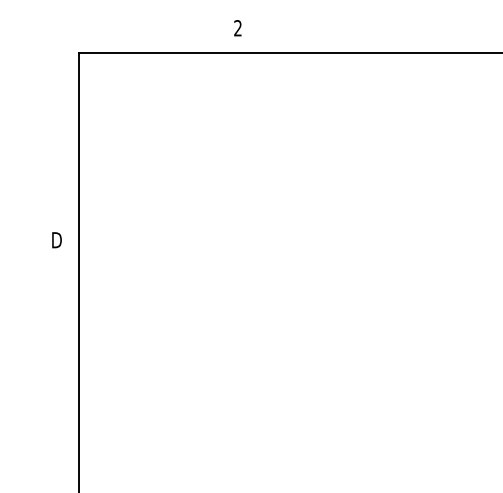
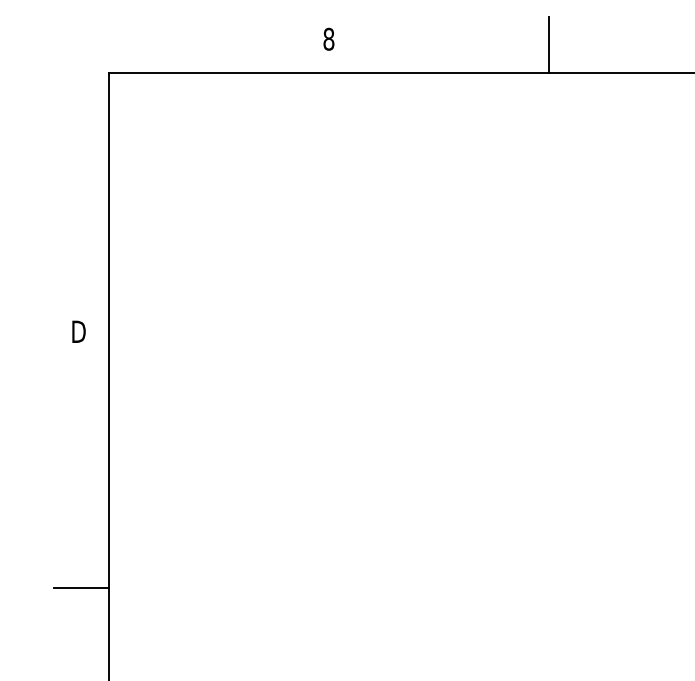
text: (237, 27) -> (328, 38), 2 -> 8
line: (397, 32) -> (548, 44), added
line: (58, 426) -> (81, 588), added

